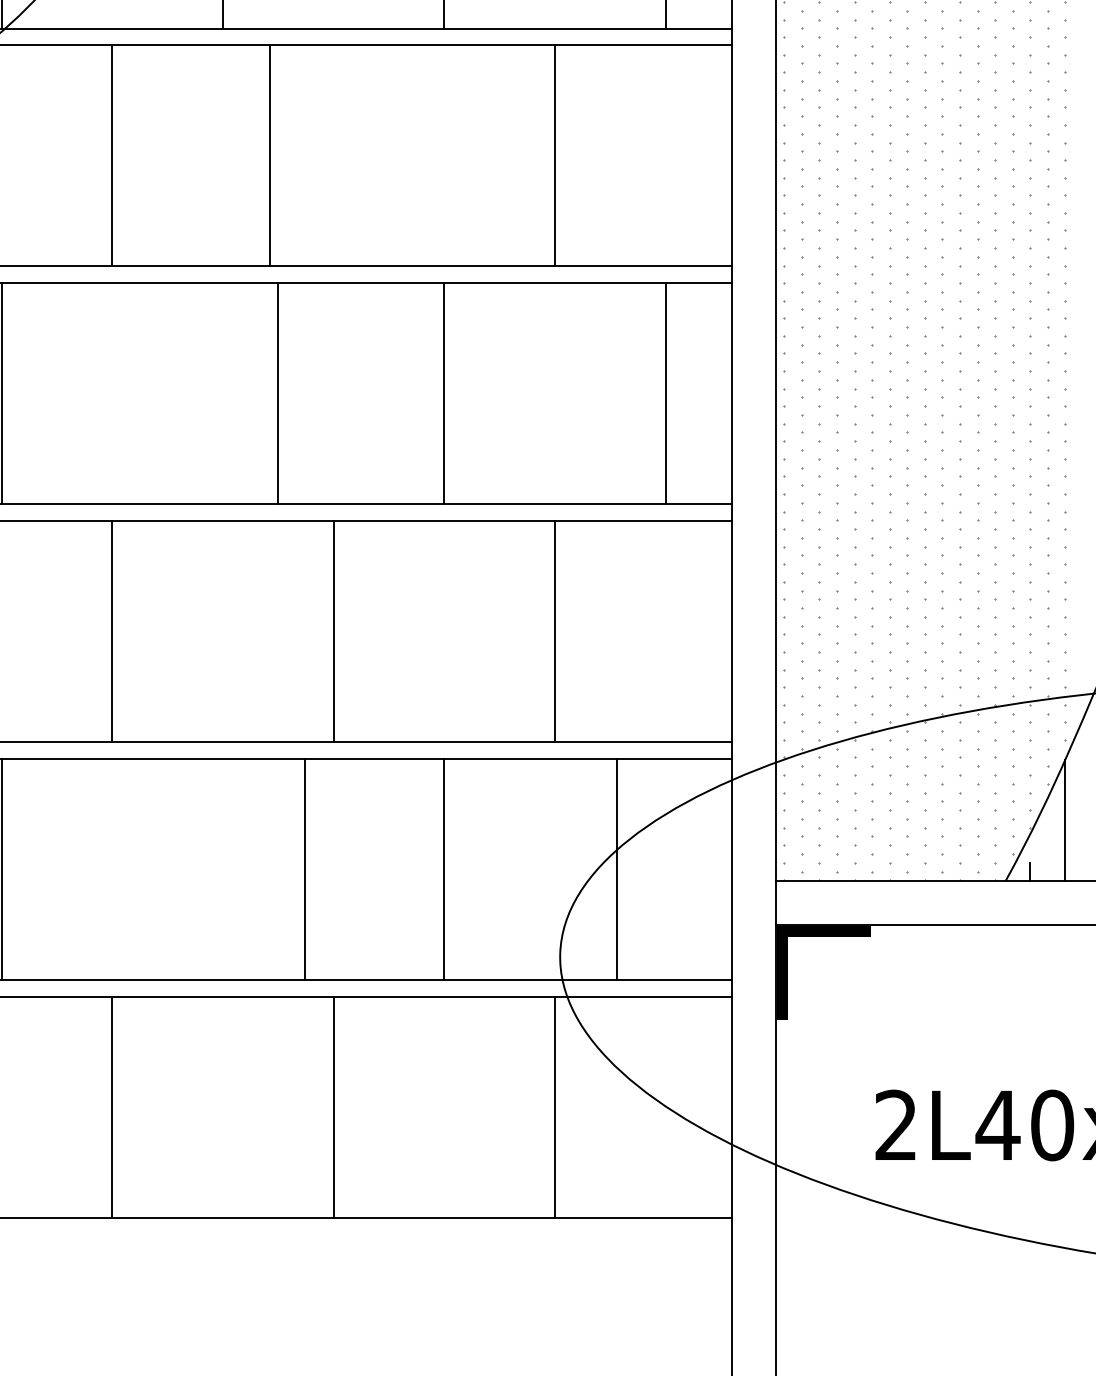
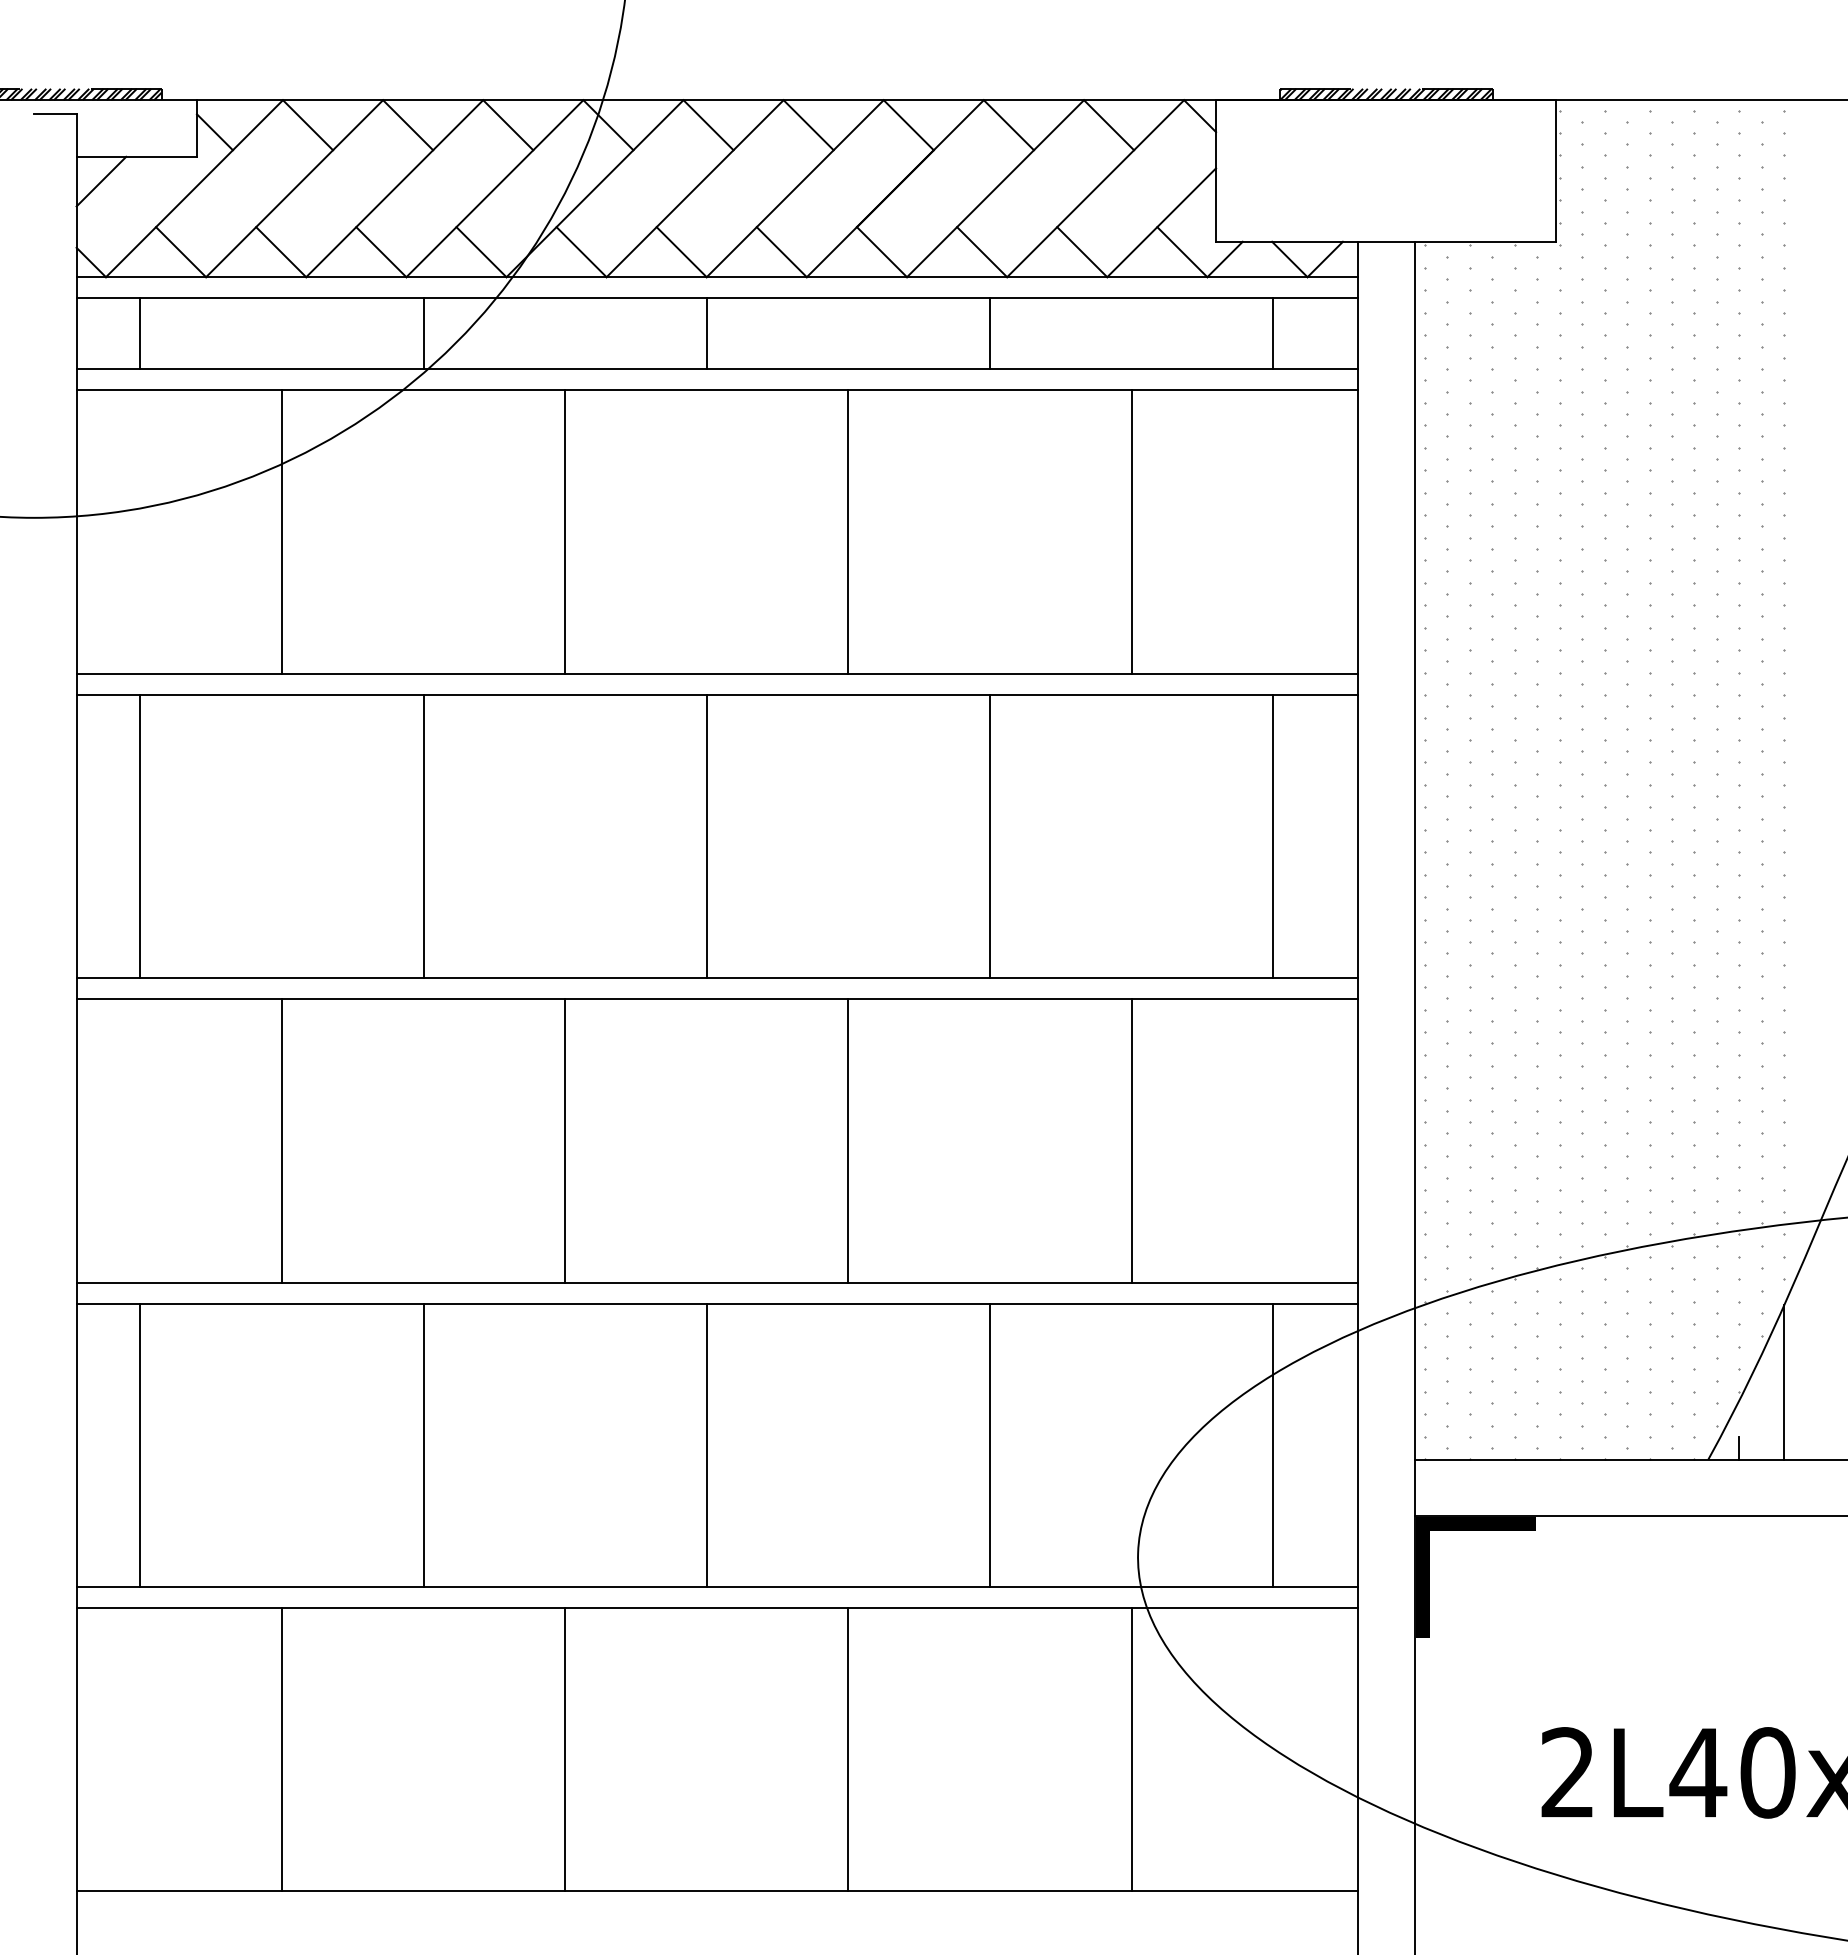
line: (269, 155) -> (848, 531), moved
line: (277, 393) -> (706, 836), moved
line: (304, 869) -> (706, 1445), moved
line: (616, 869) -> (1273, 1445), moved

